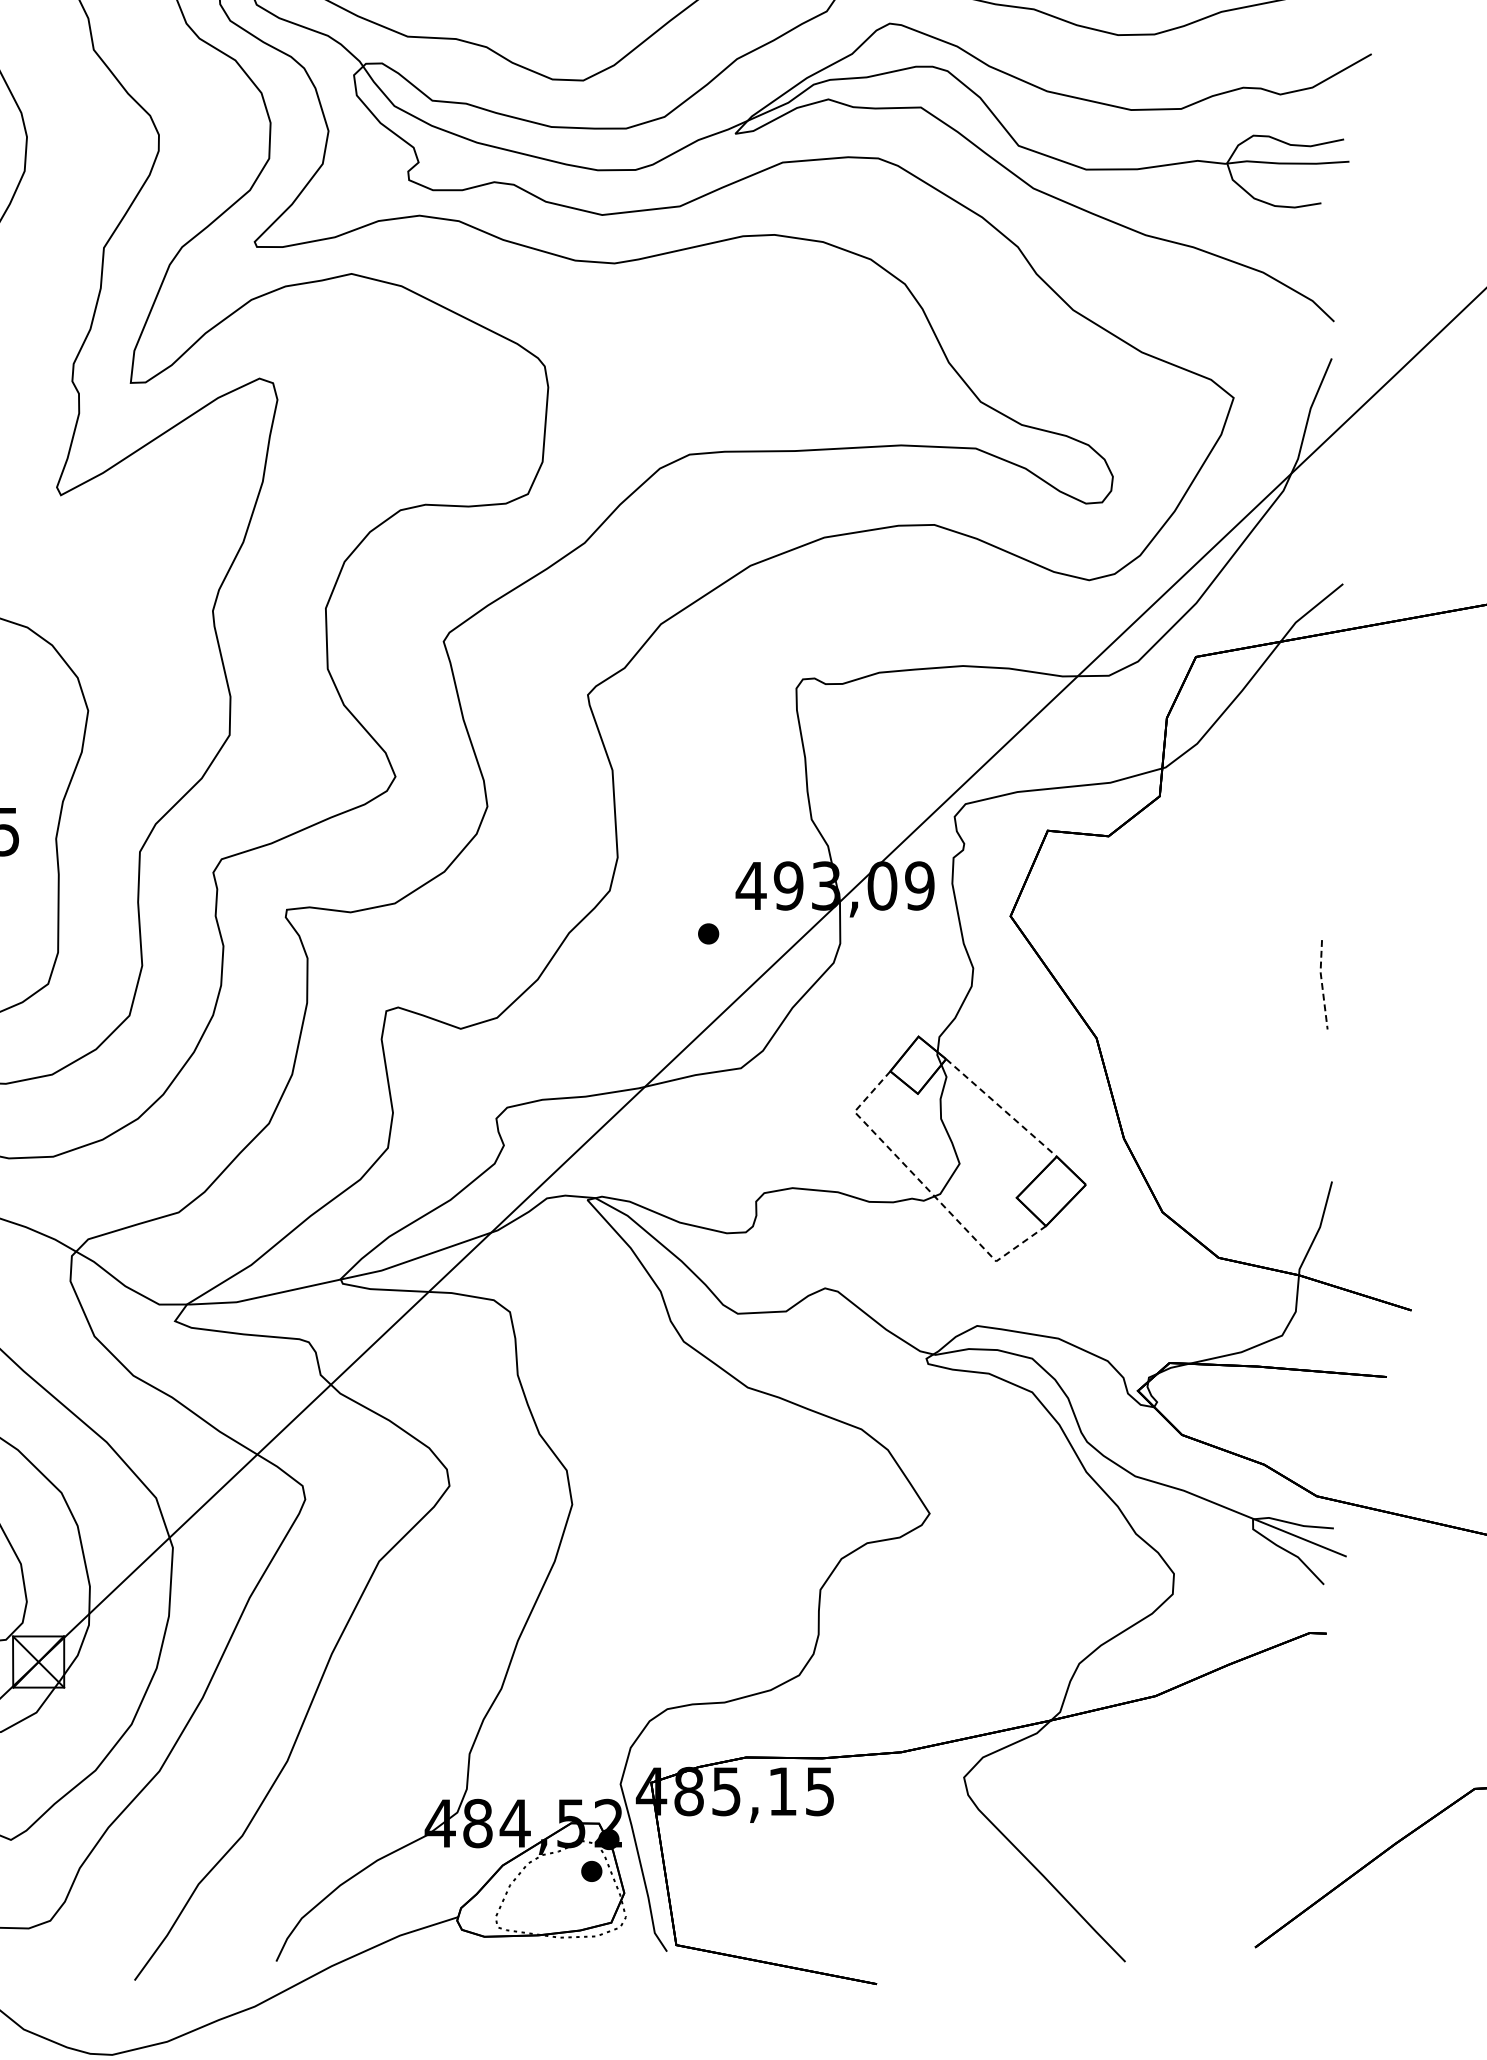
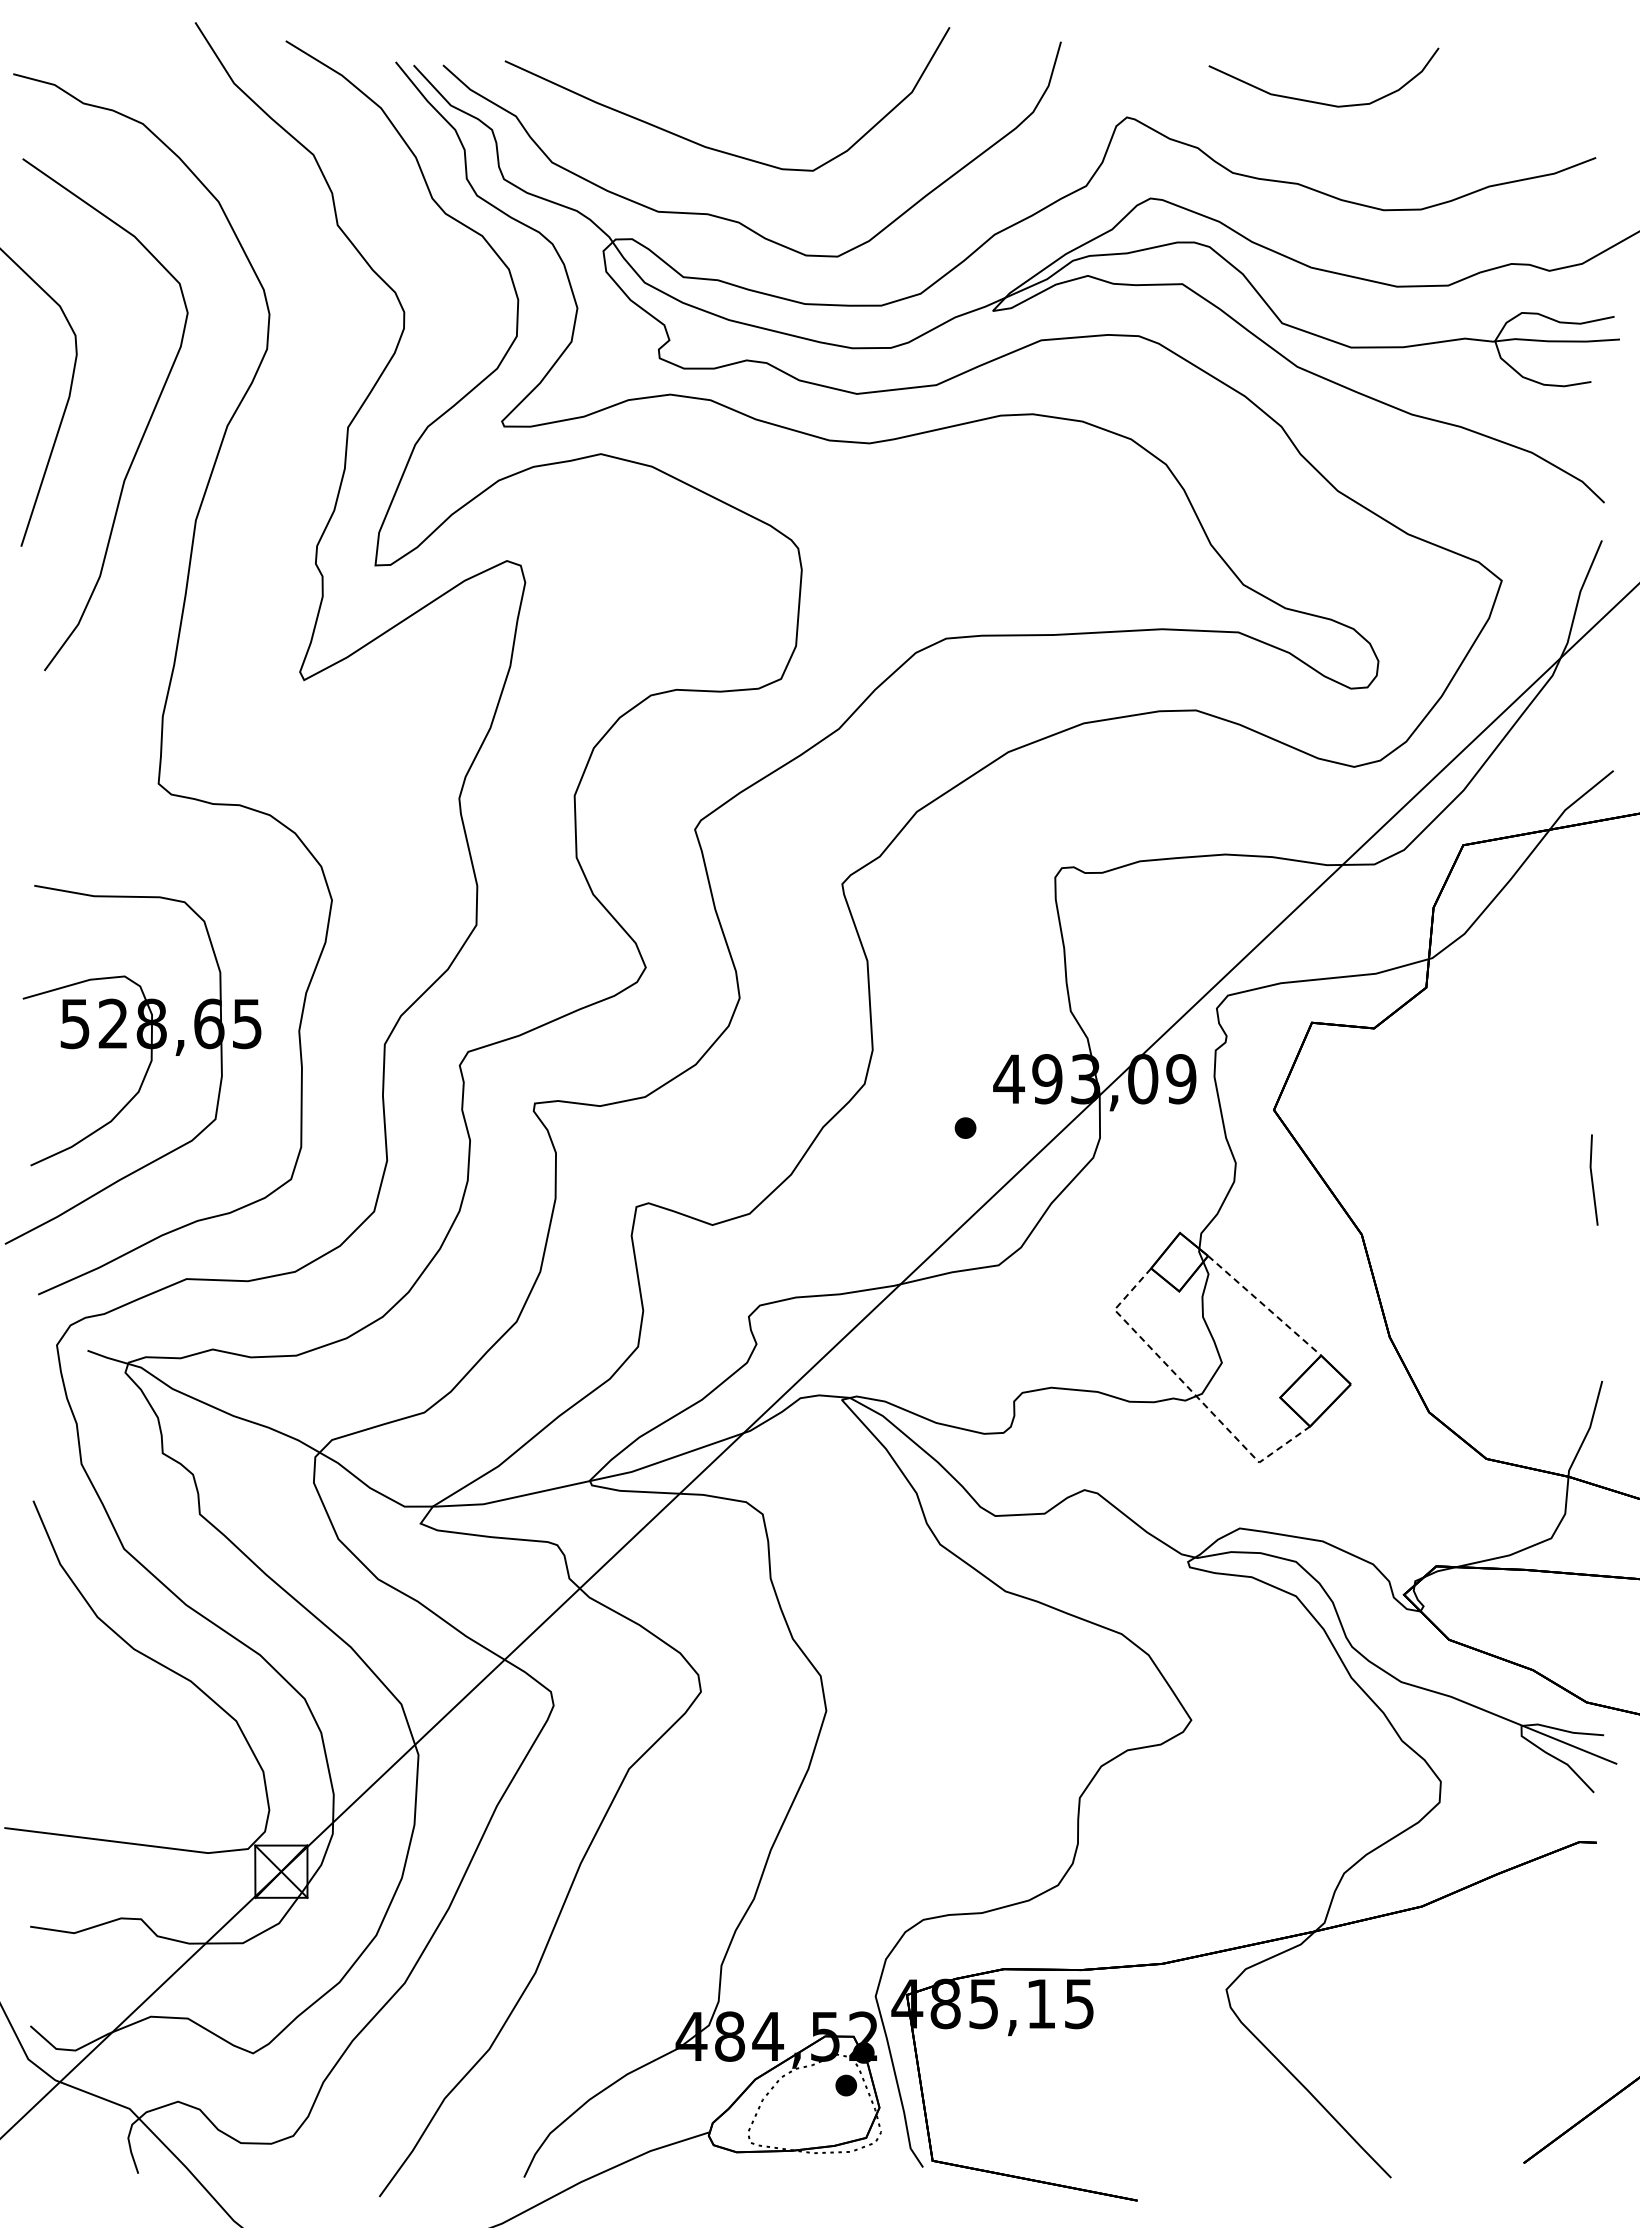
line: (1322, 985) -> (1592, 1180), dashed -> solid

